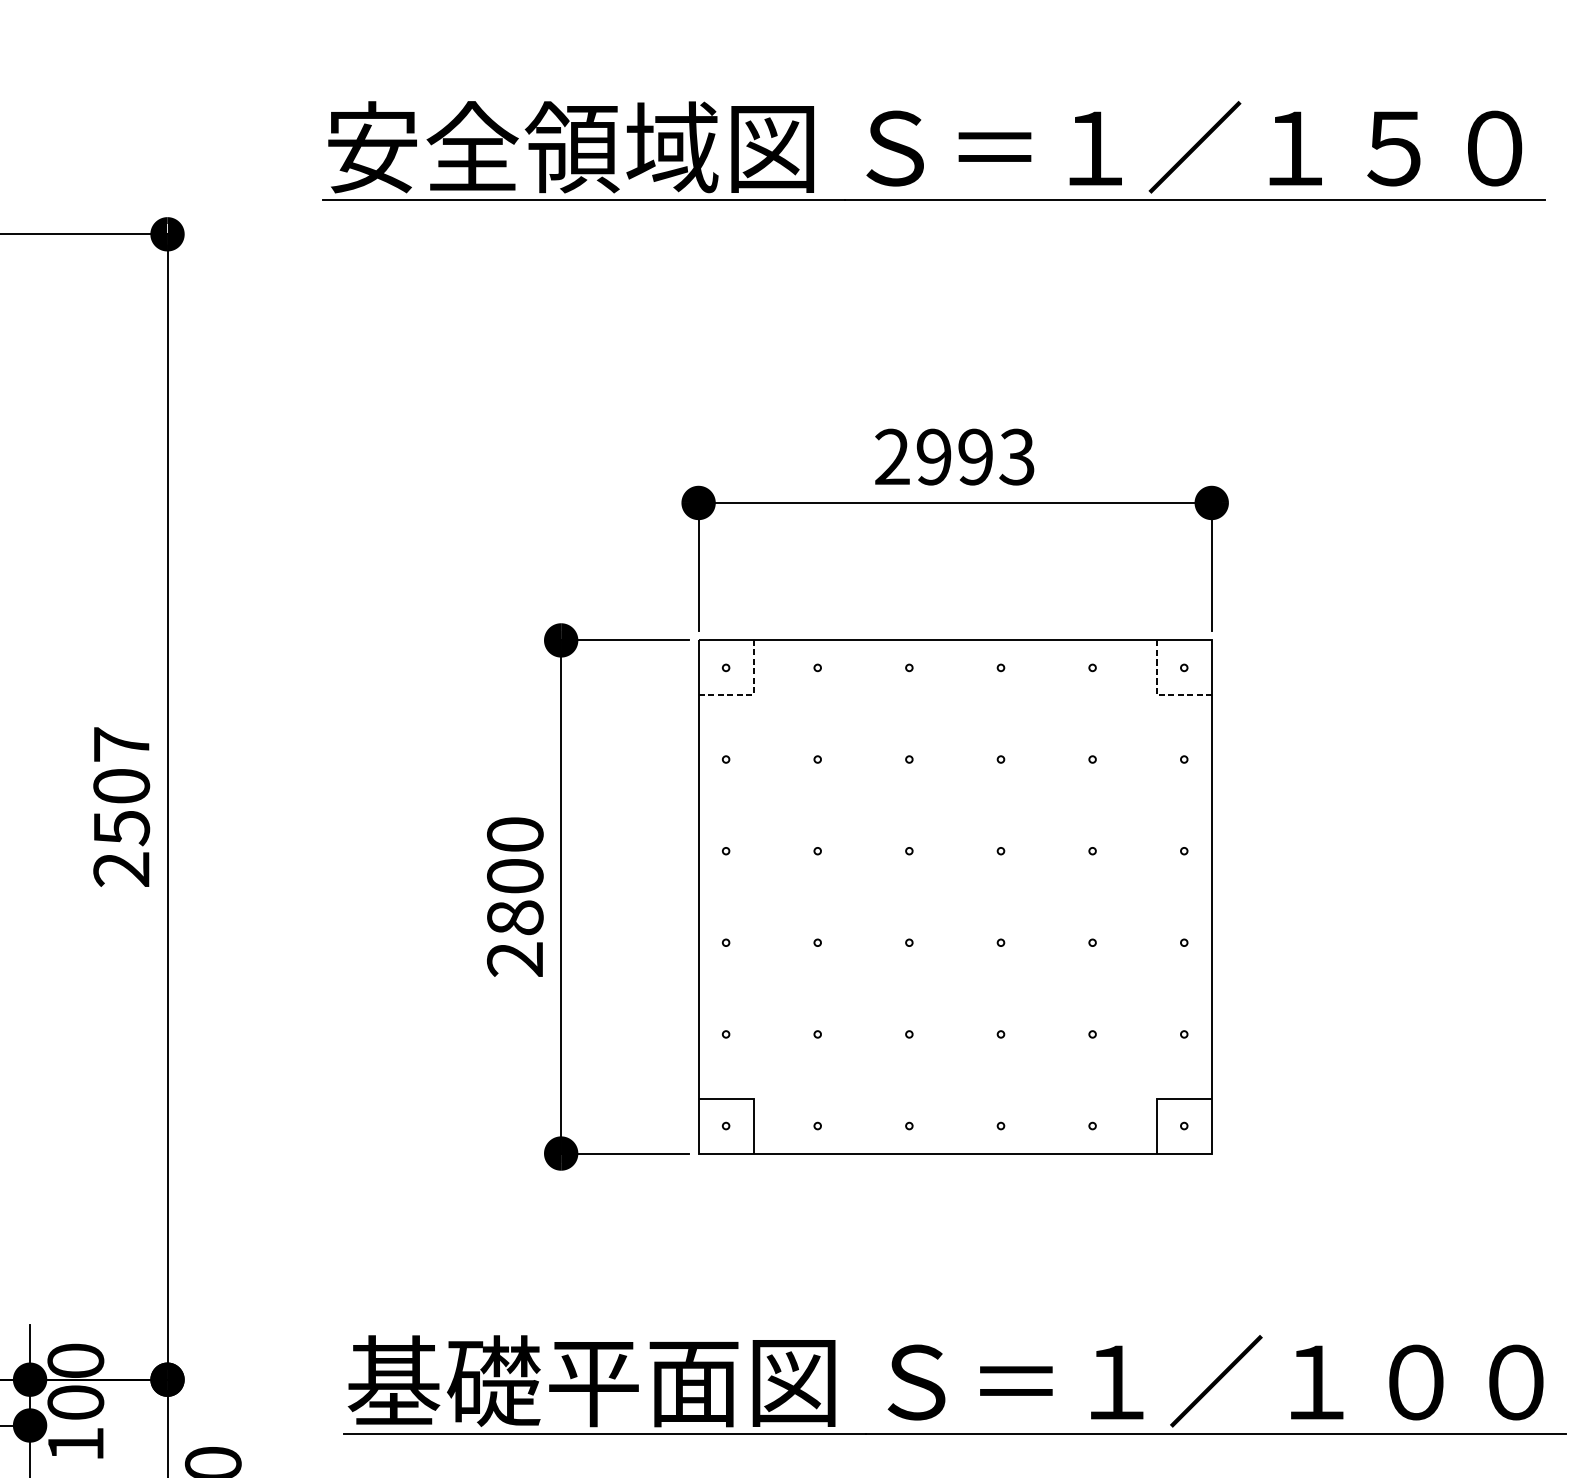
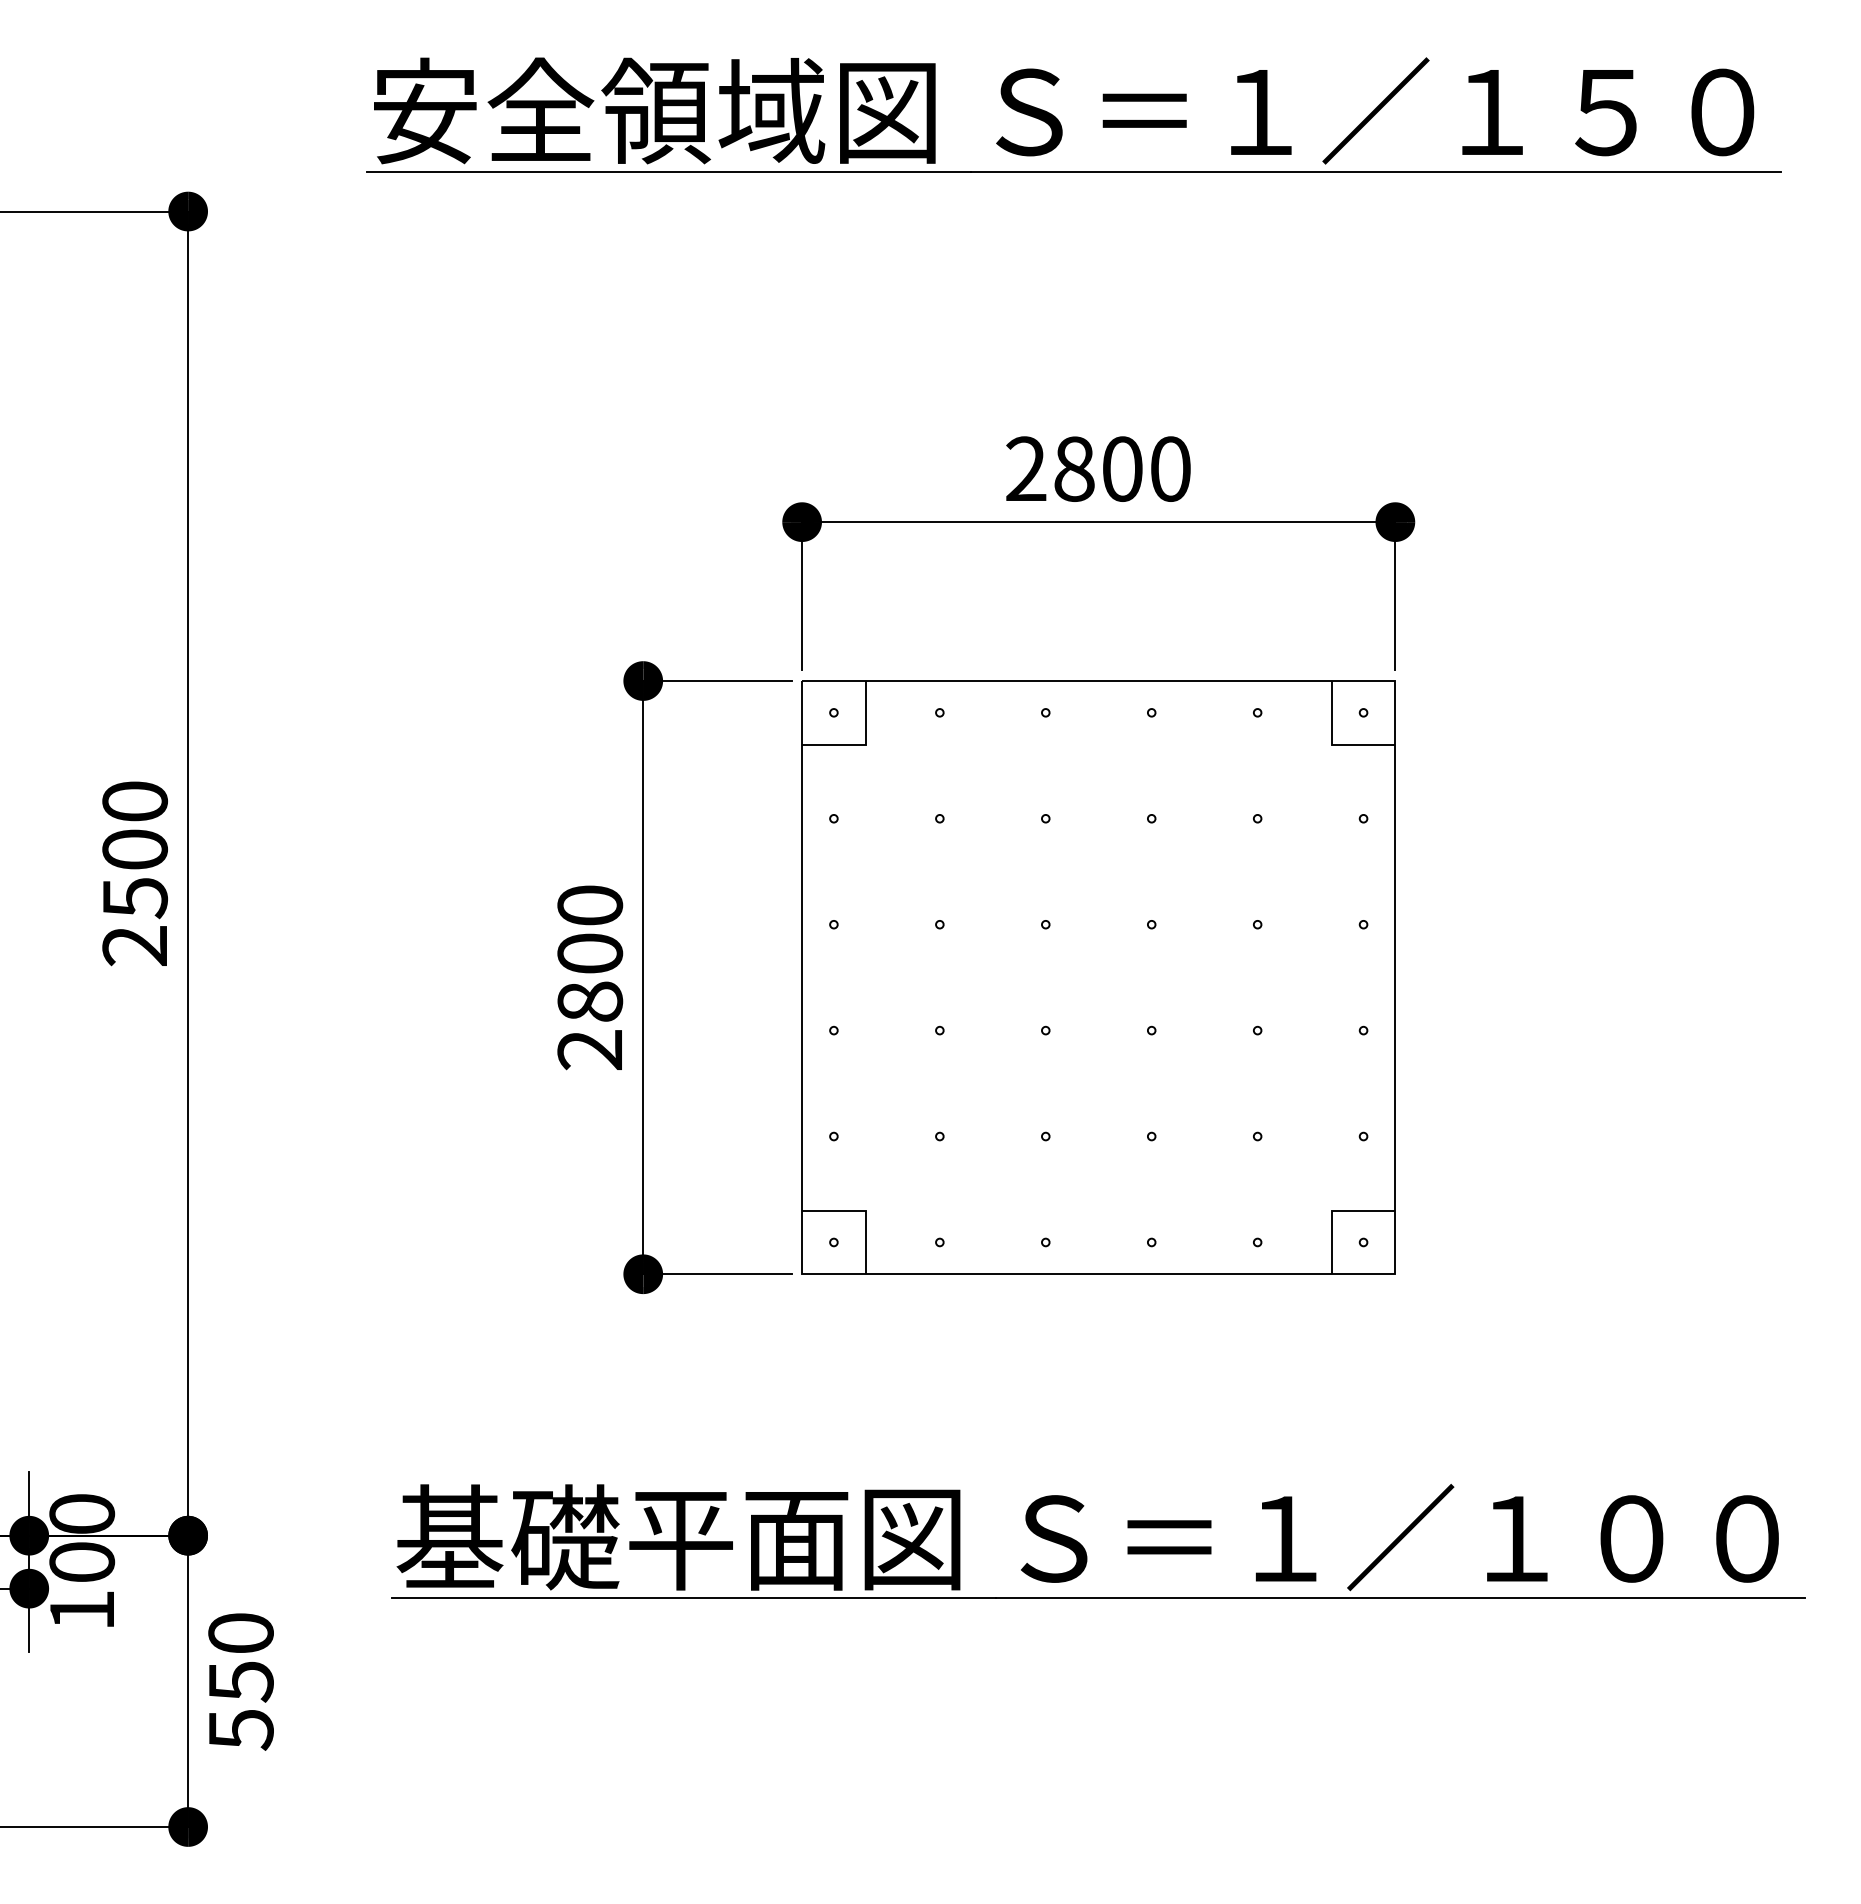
text: (975, 456) -> (1122, 468), 2993 -> 2800
line: (753, 695) -> (865, 744), dashed -> solid
line: (1156, 695) -> (1331, 744), dashed -> solid
text: (121, 744) -> (135, 801), 2507 -> 2500

